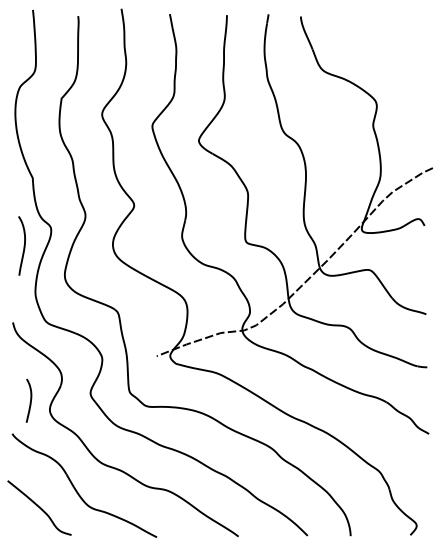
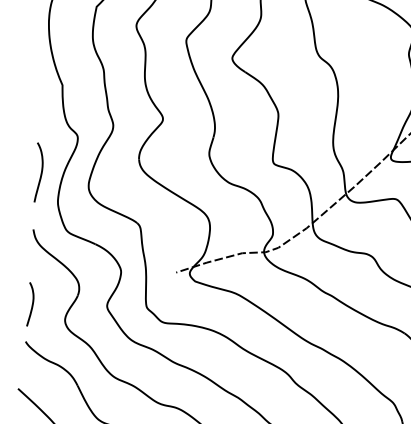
curve: (23, 245) -> (40, 172), moved
curve: (30, 400) -> (32, 304), moved

